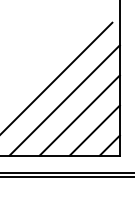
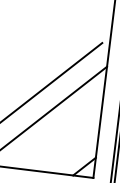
line: (79, 115) -> (57, 132), removed
line: (94, 130) -> (70, 149), removed

